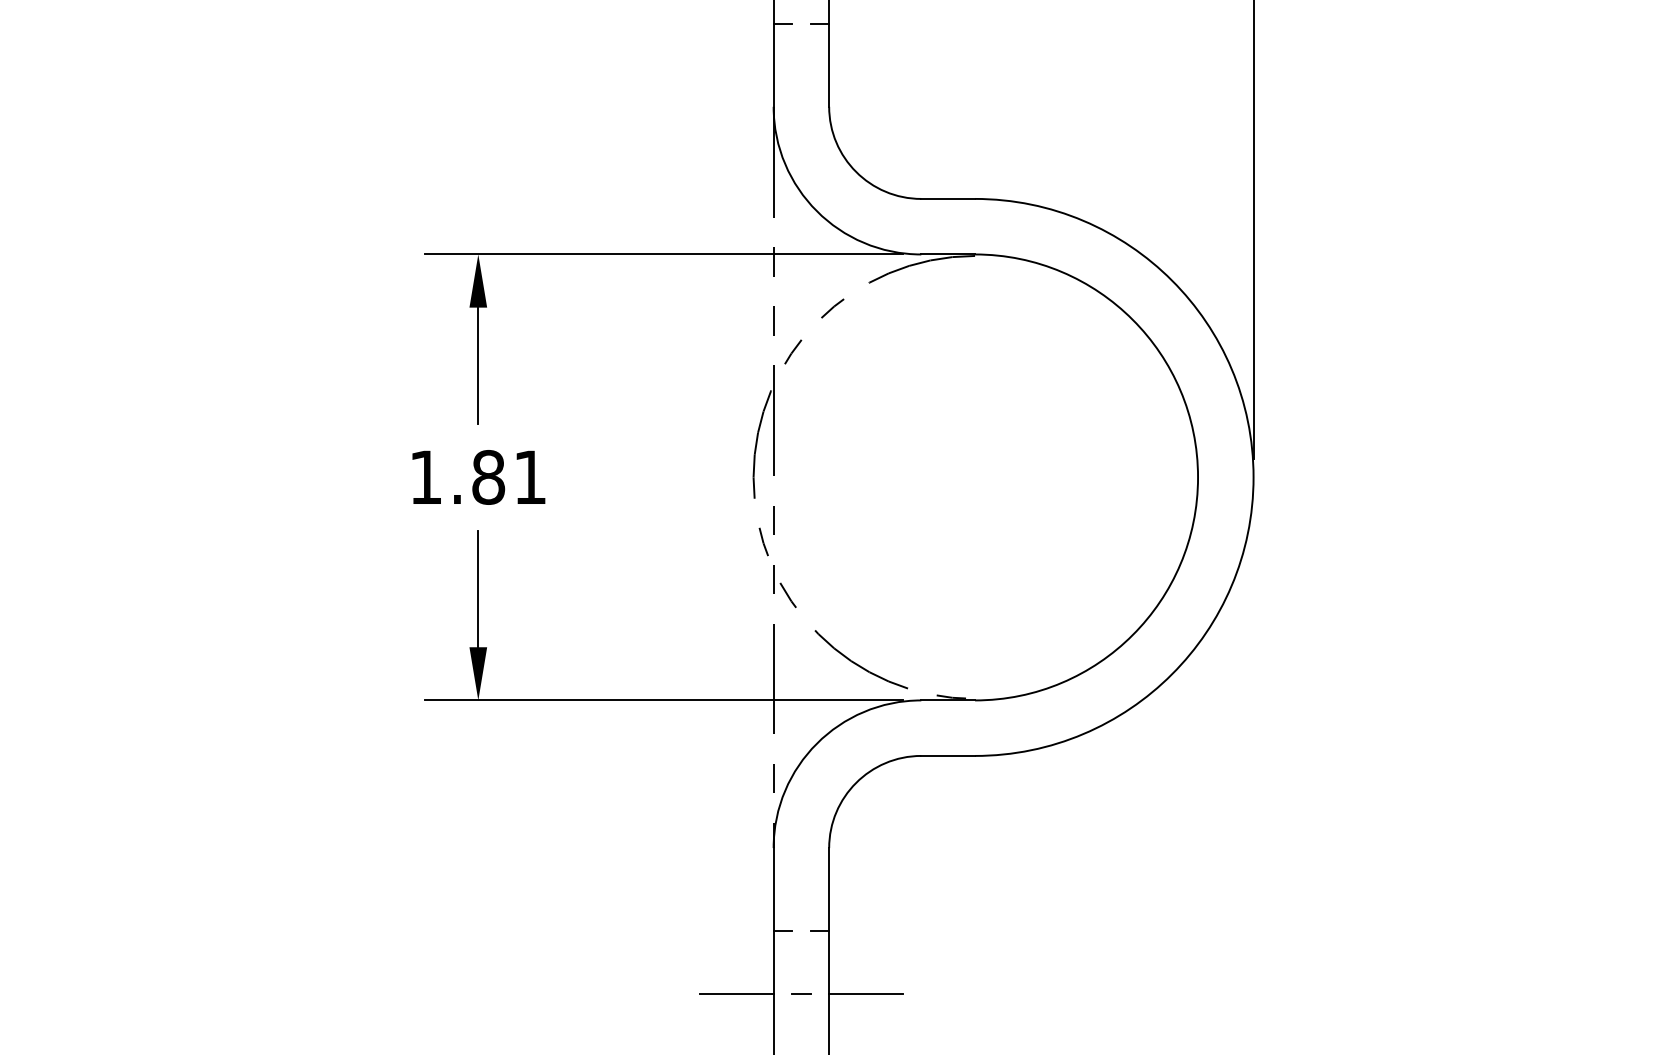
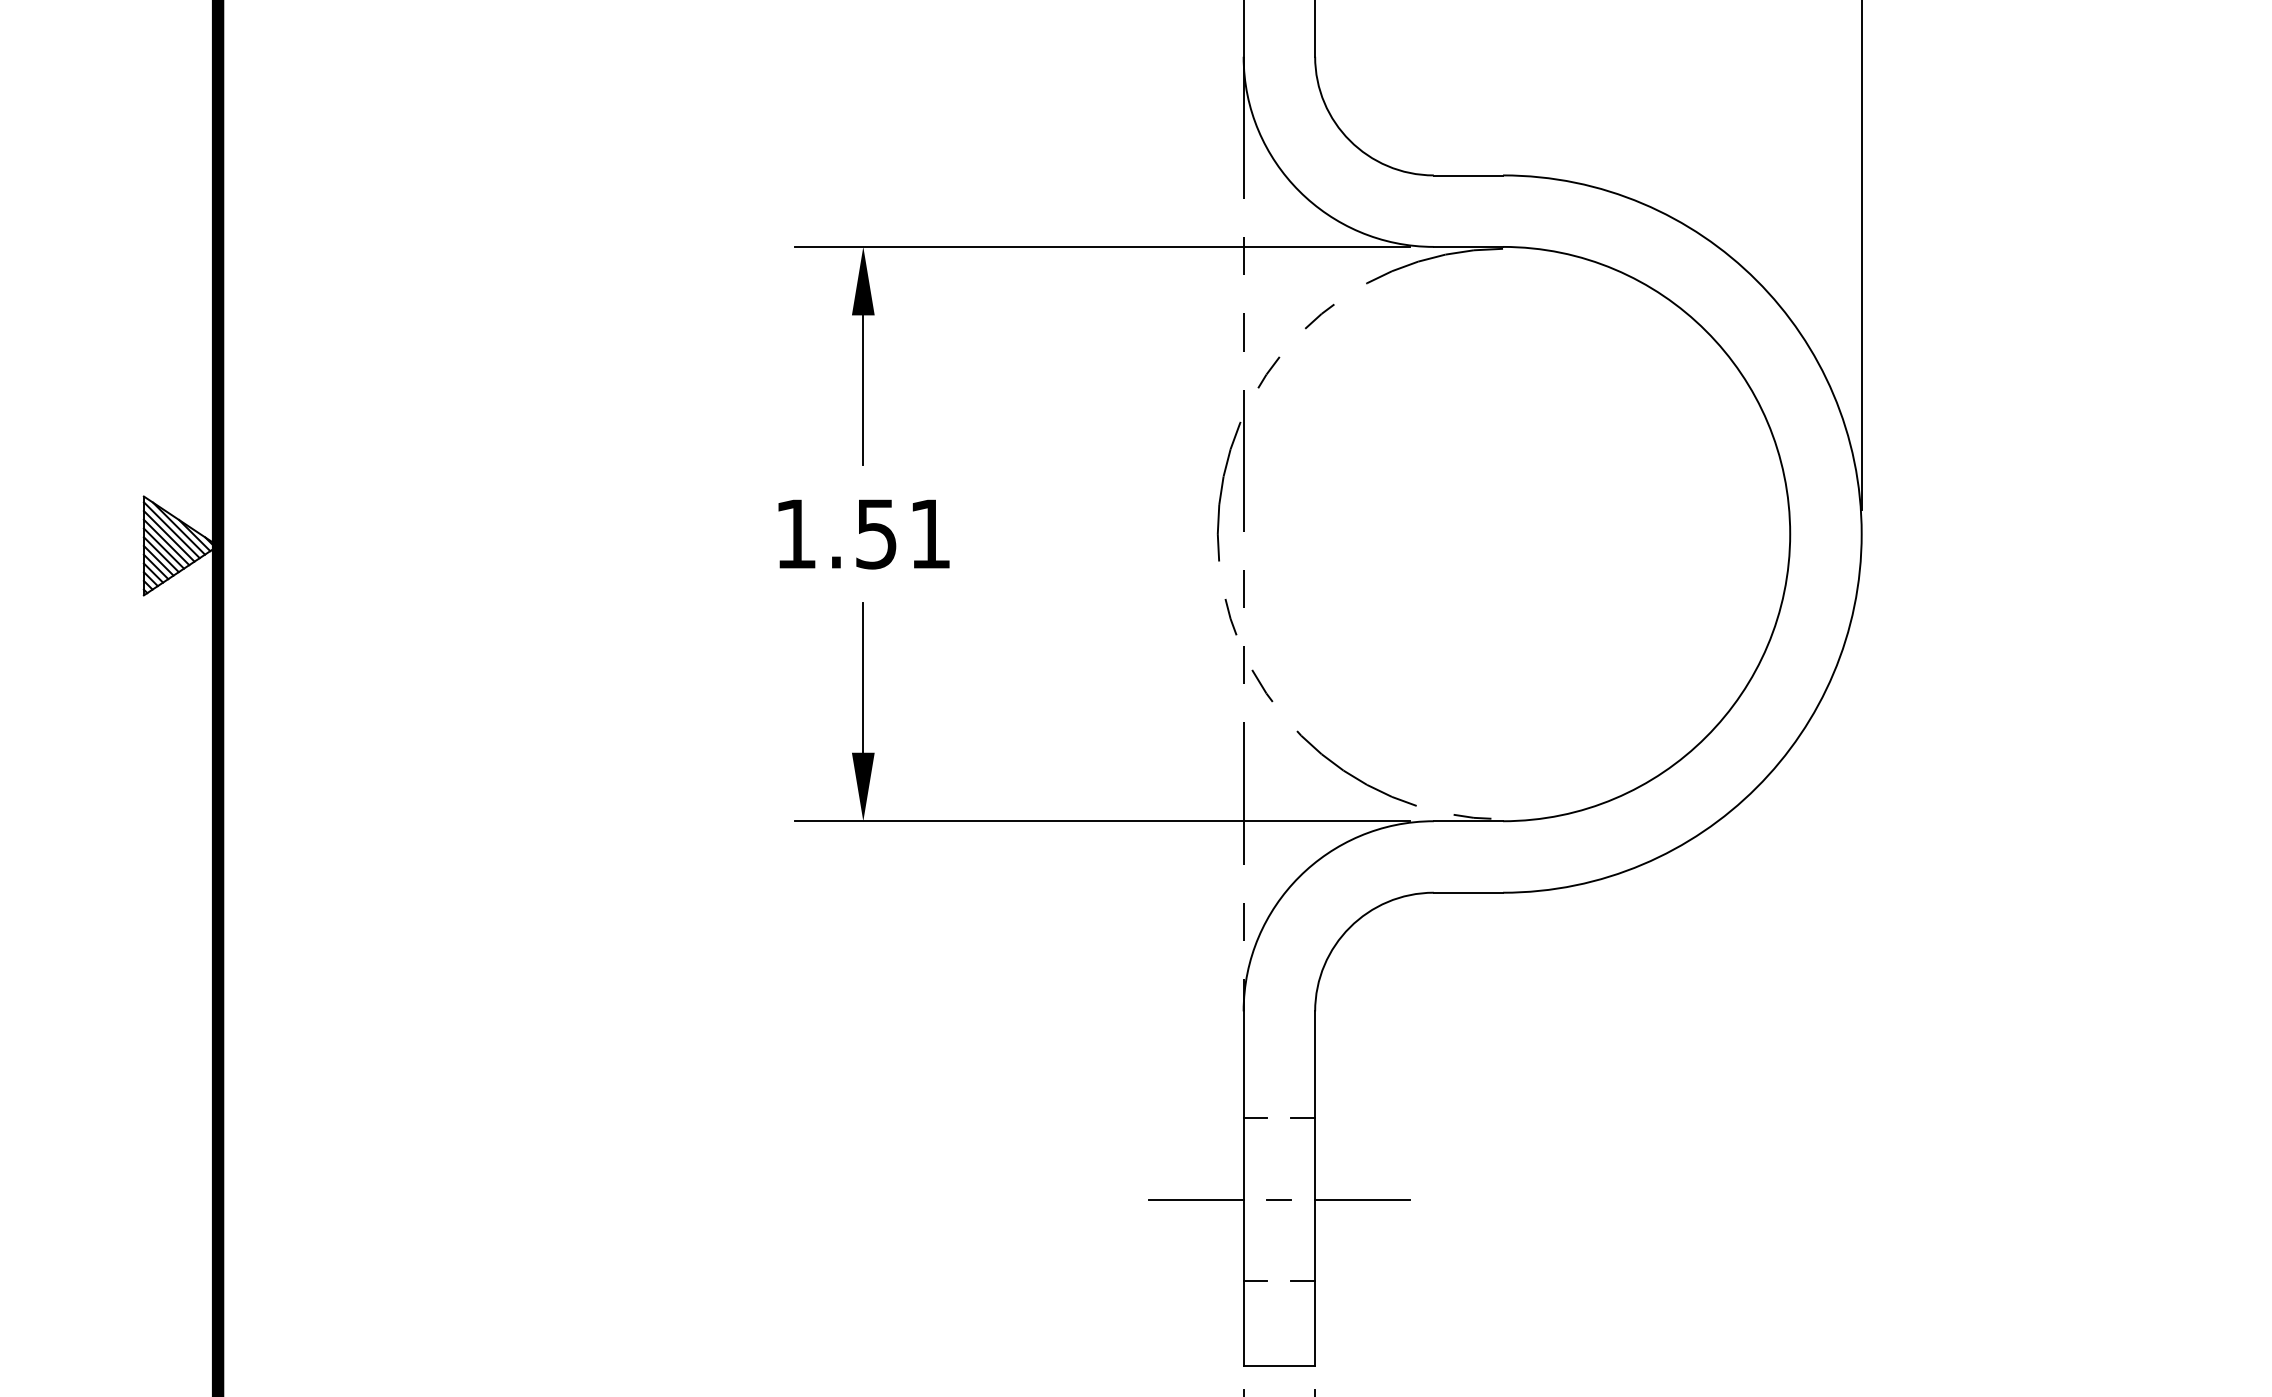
text: (488, 476) -> (876, 533), 1.81 -> 1.51

